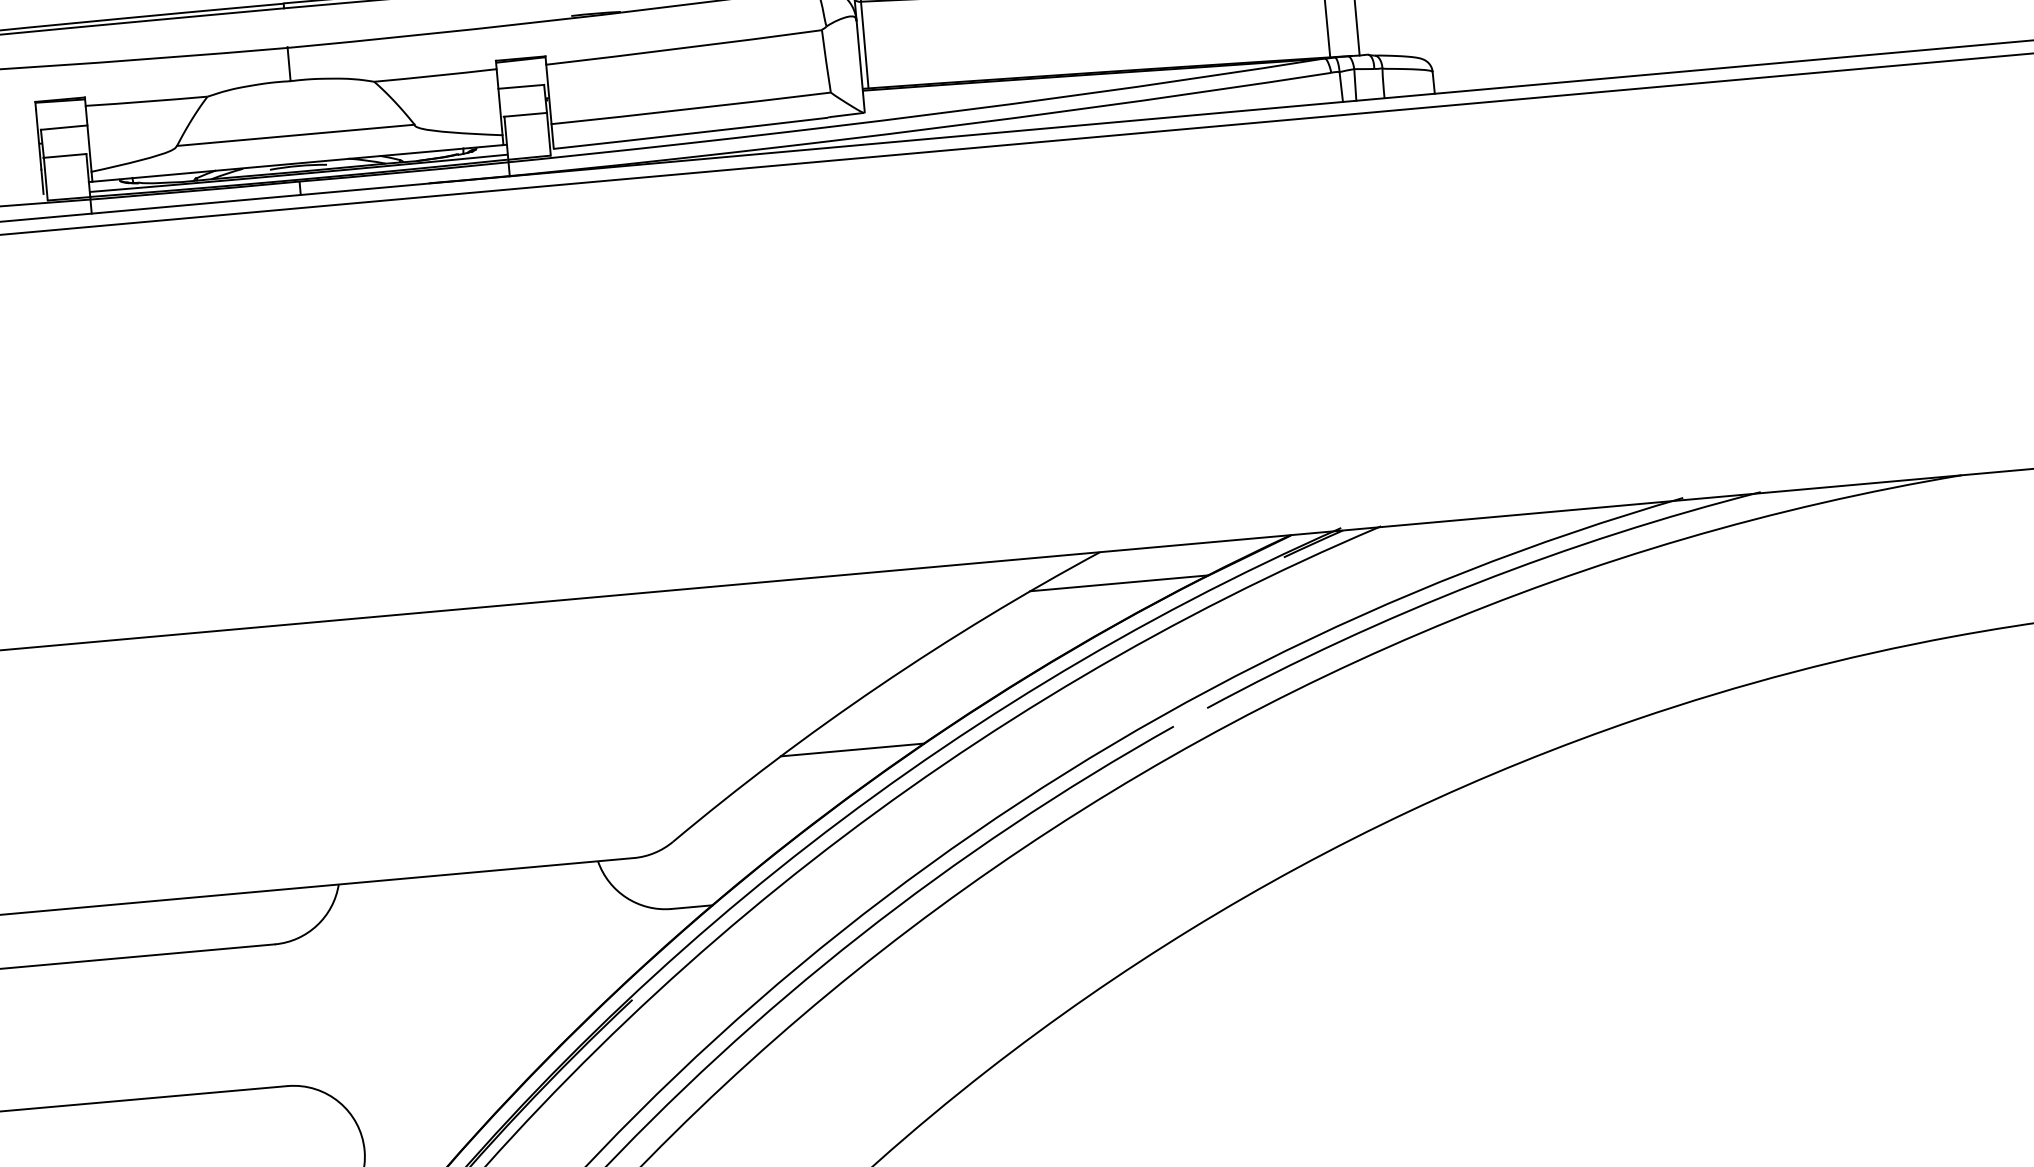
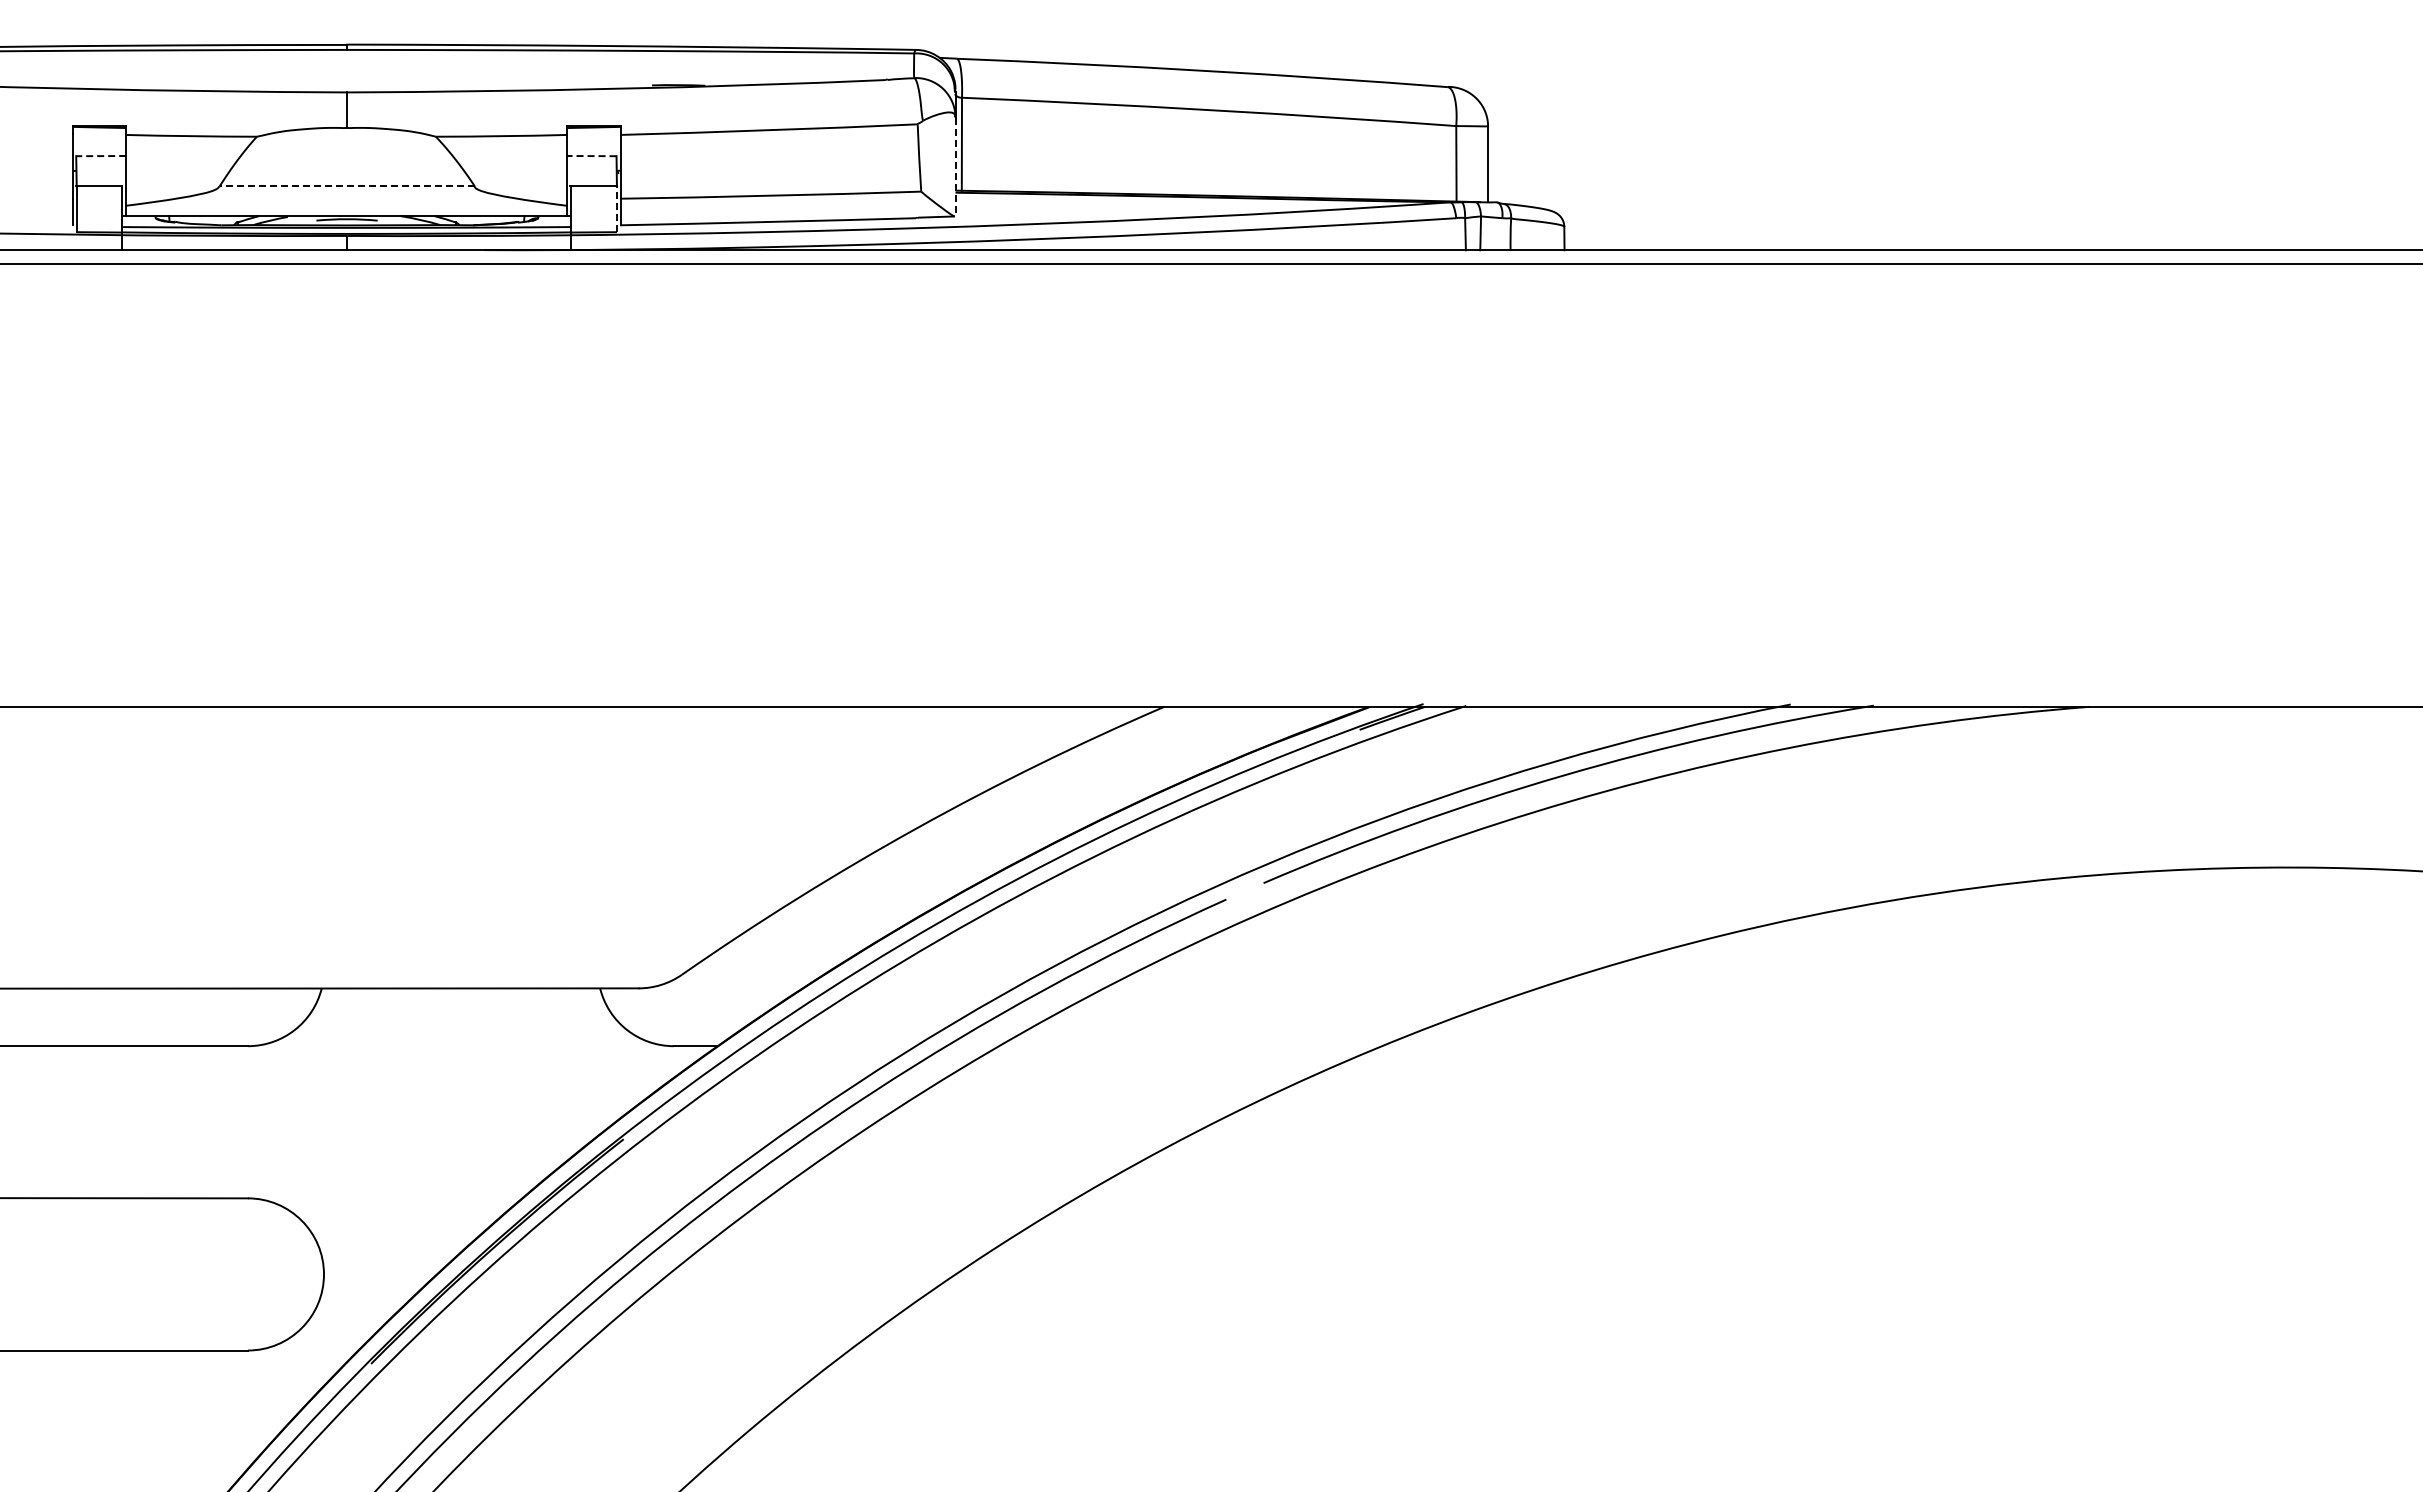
line: (860, 67) -> (955, 167), solid -> dashed
line: (521, 87) -> (592, 156), solid -> dashed
line: (64, 127) -> (101, 156), solid -> dashed
line: (548, 134) -> (616, 209), solid -> dashed
line: (296, 135) -> (347, 186), solid -> dashed
line: (1118, 583) -> (1181, 741), removed
line: (852, 750) -> (881, 894), removed

